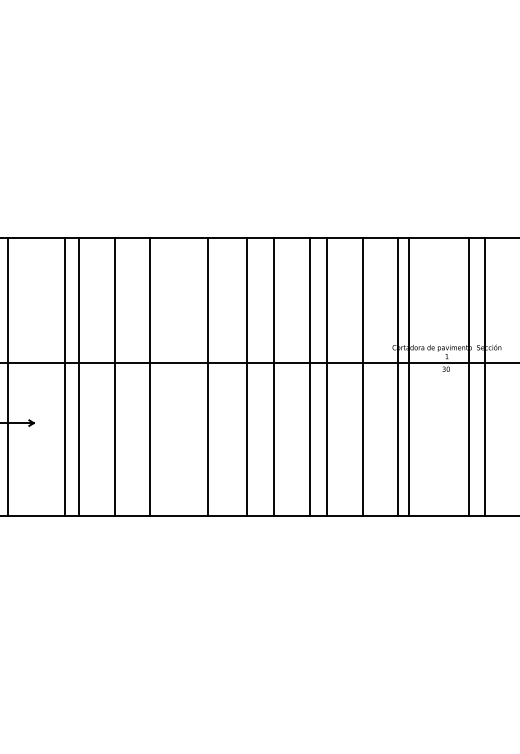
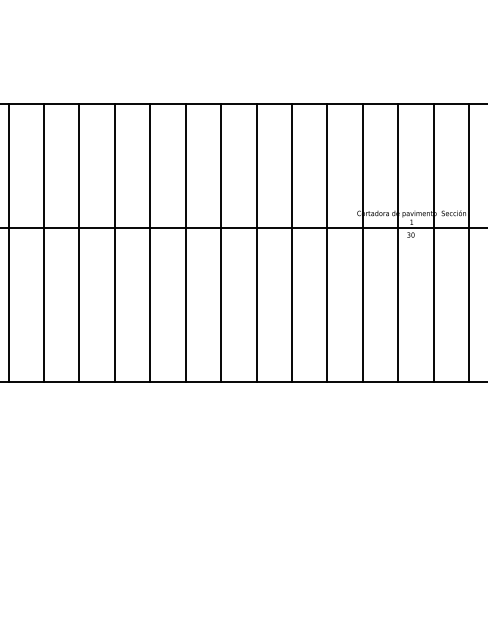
line: (64, 376) -> (8, 242), moved
line: (207, 376) -> (150, 242), moved
line: (246, 376) -> (185, 242), moved
line: (274, 376) -> (221, 242), moved
line: (309, 376) -> (256, 242), moved
line: (408, 376) -> (398, 242), moved
line: (484, 376) -> (469, 242), moved

